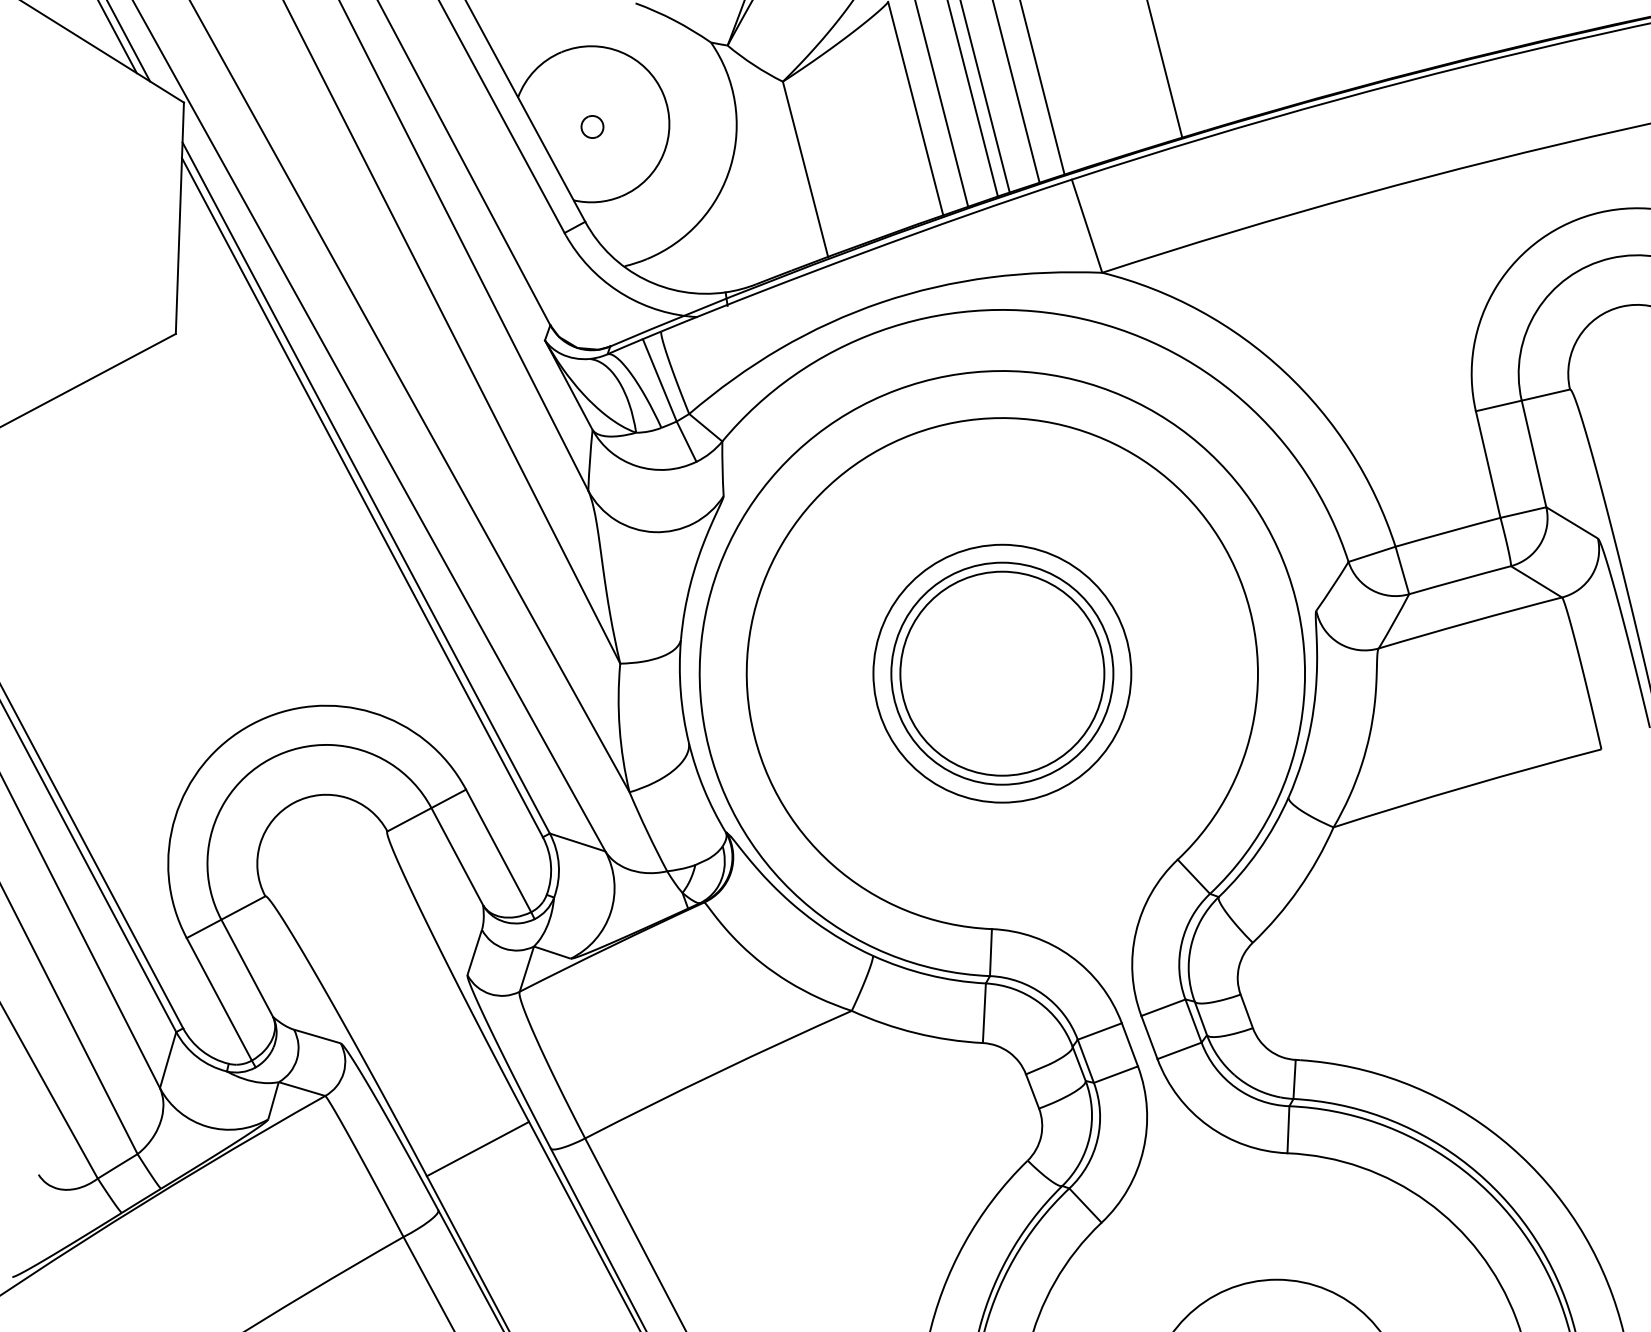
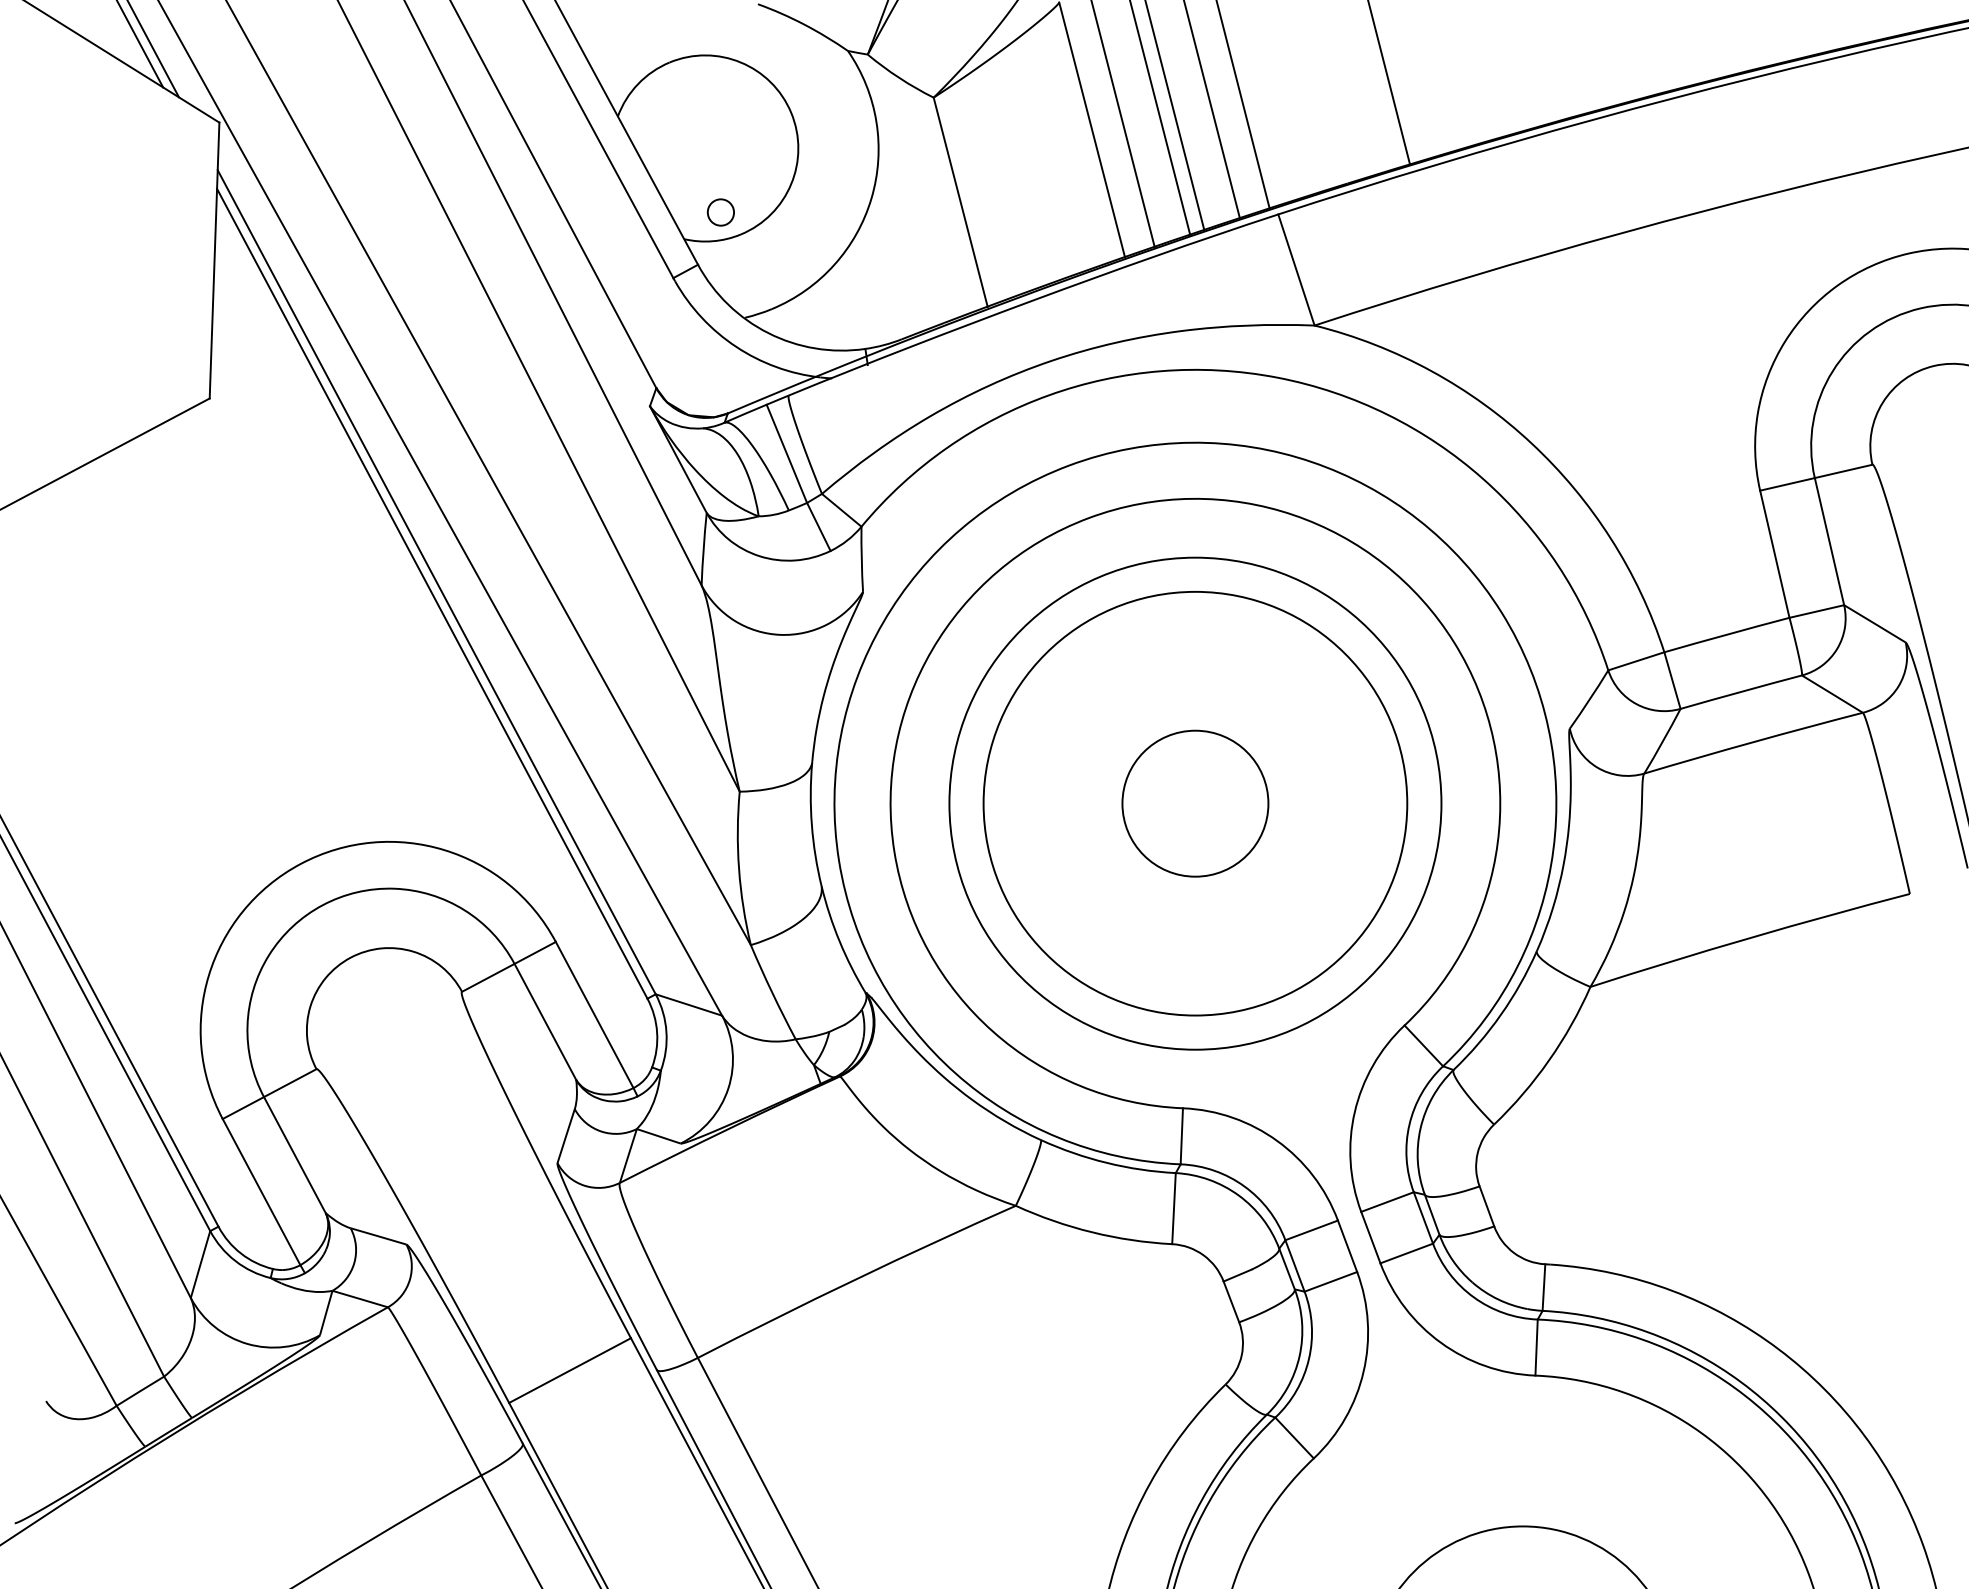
part: (592, 126) -> (720, 211), moved
circle: (1002, 673) -> (1195, 803), size x0.6
circle: (1002, 673) -> (1195, 803), size x1.6
circle: (1002, 673) -> (1195, 803), size x1.6

